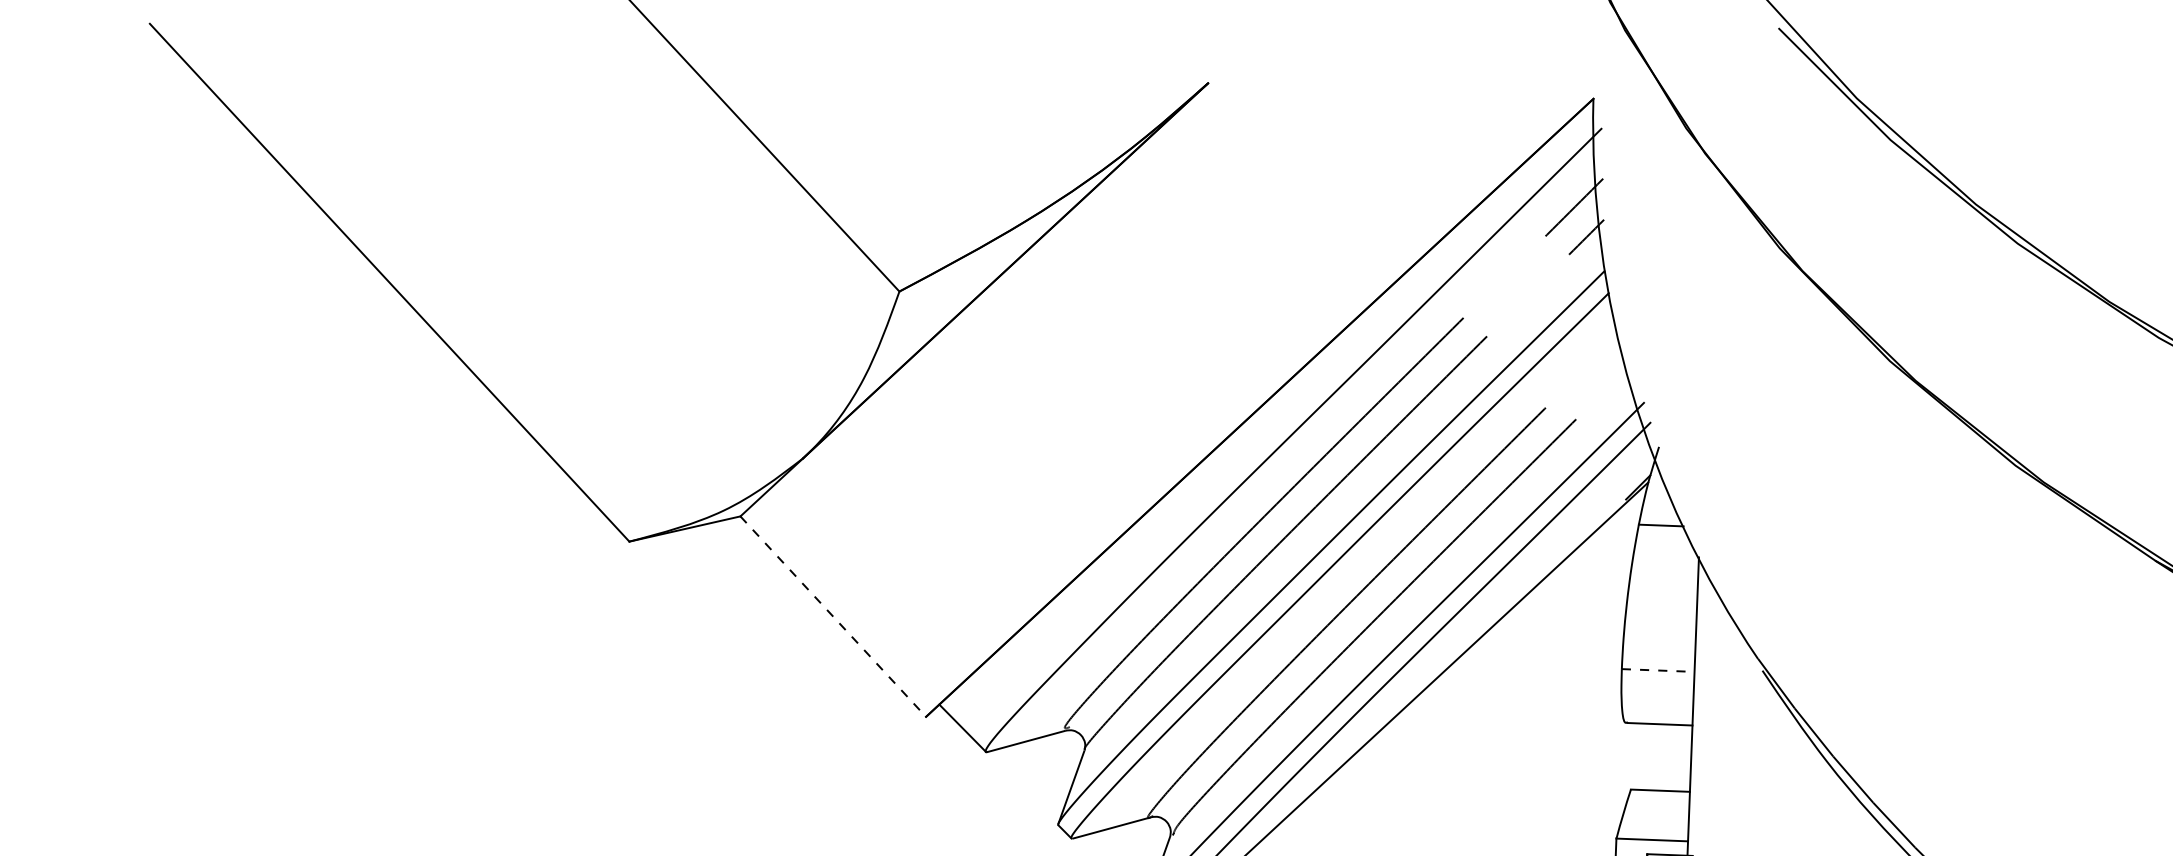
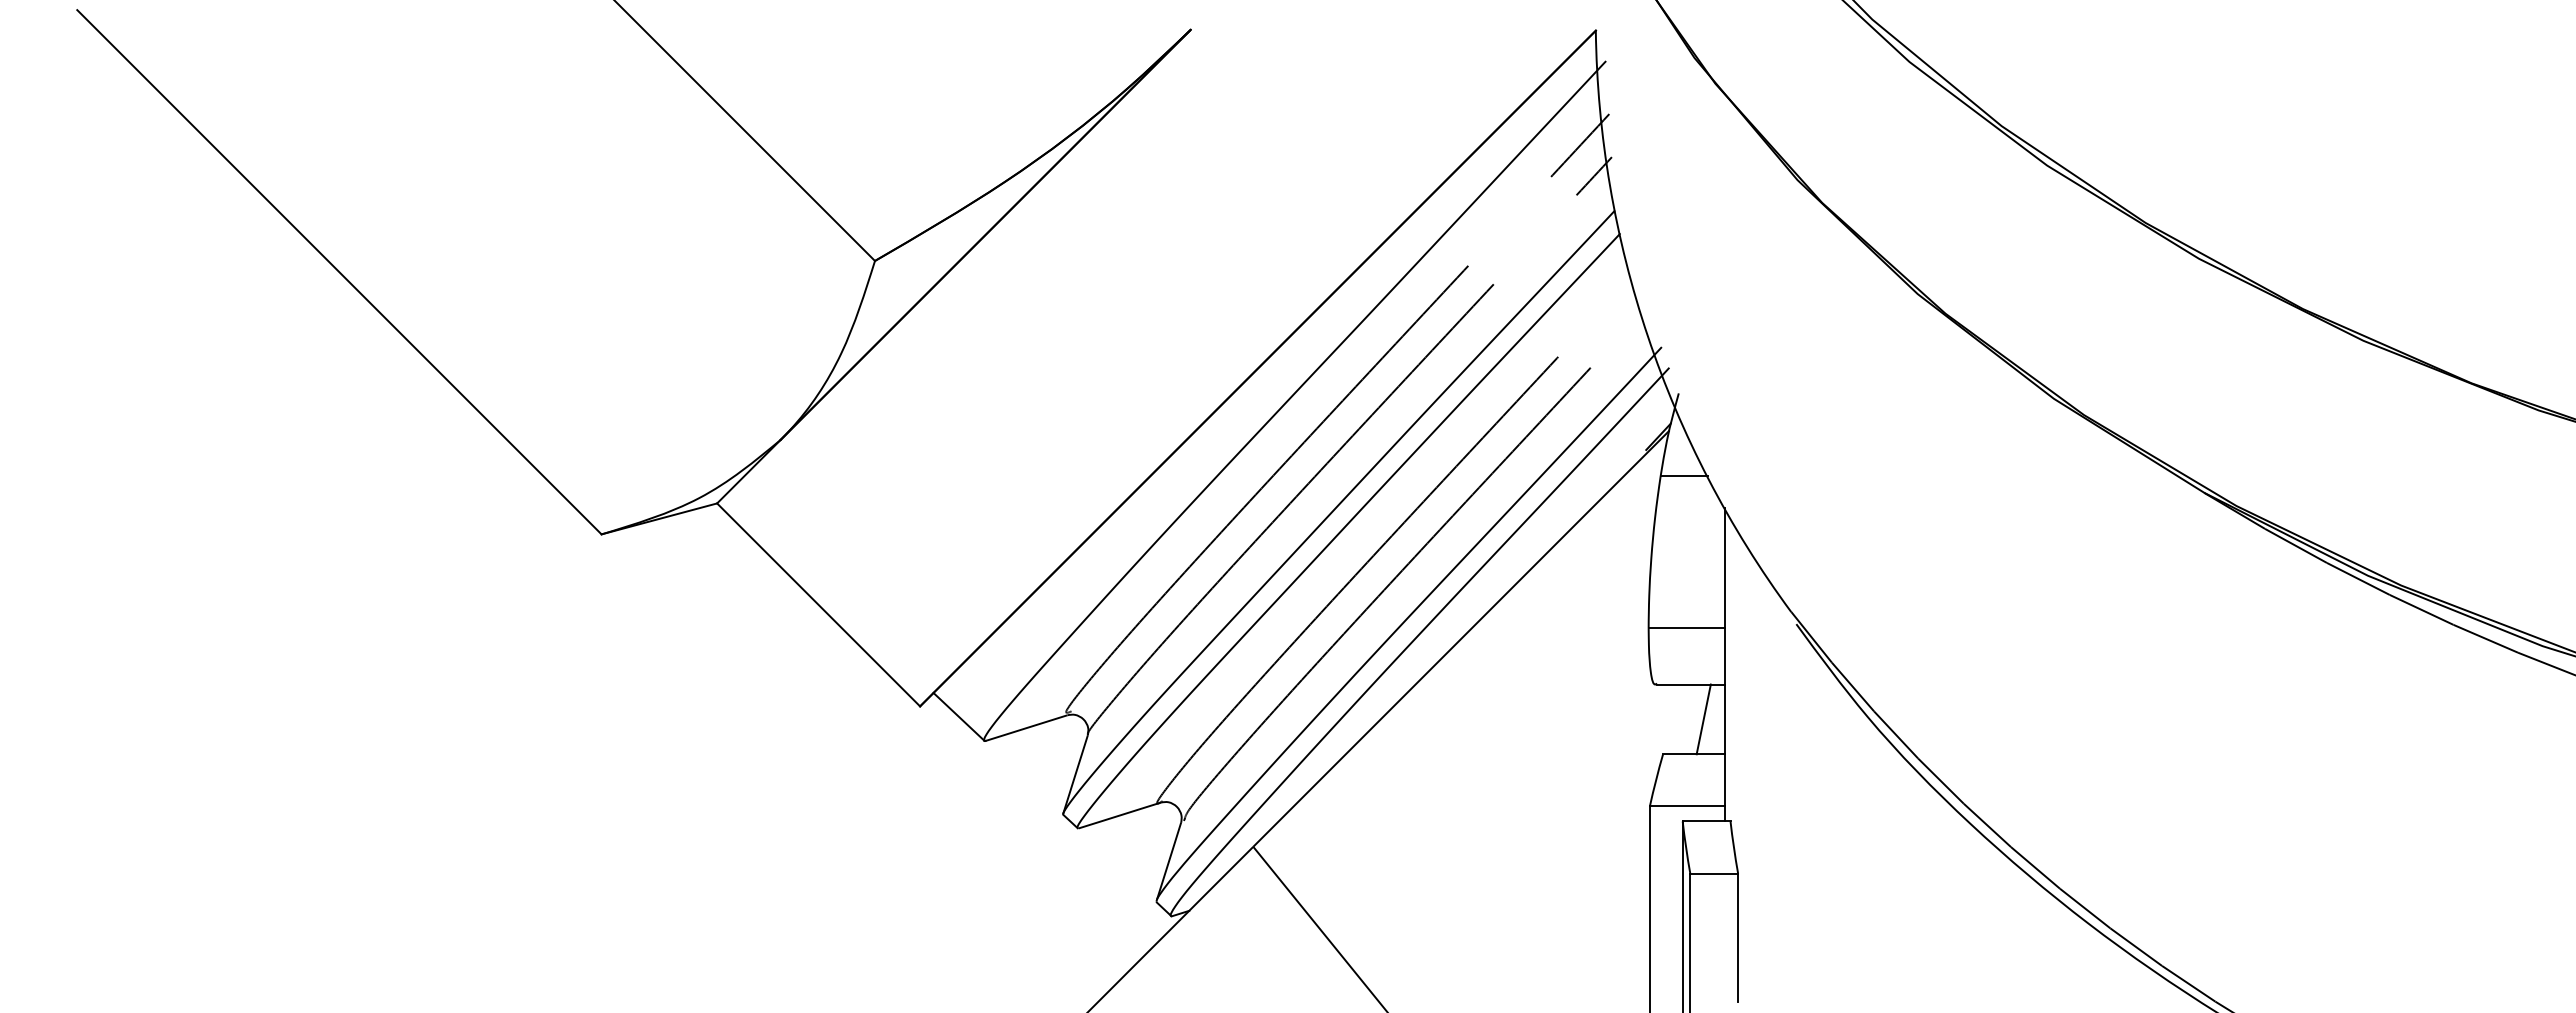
line: (833, 616) -> (818, 604), dashed -> solid
line: (1658, 670) -> (1687, 628), dashed -> solid
line: (1670, 757) -> (1703, 719), added

